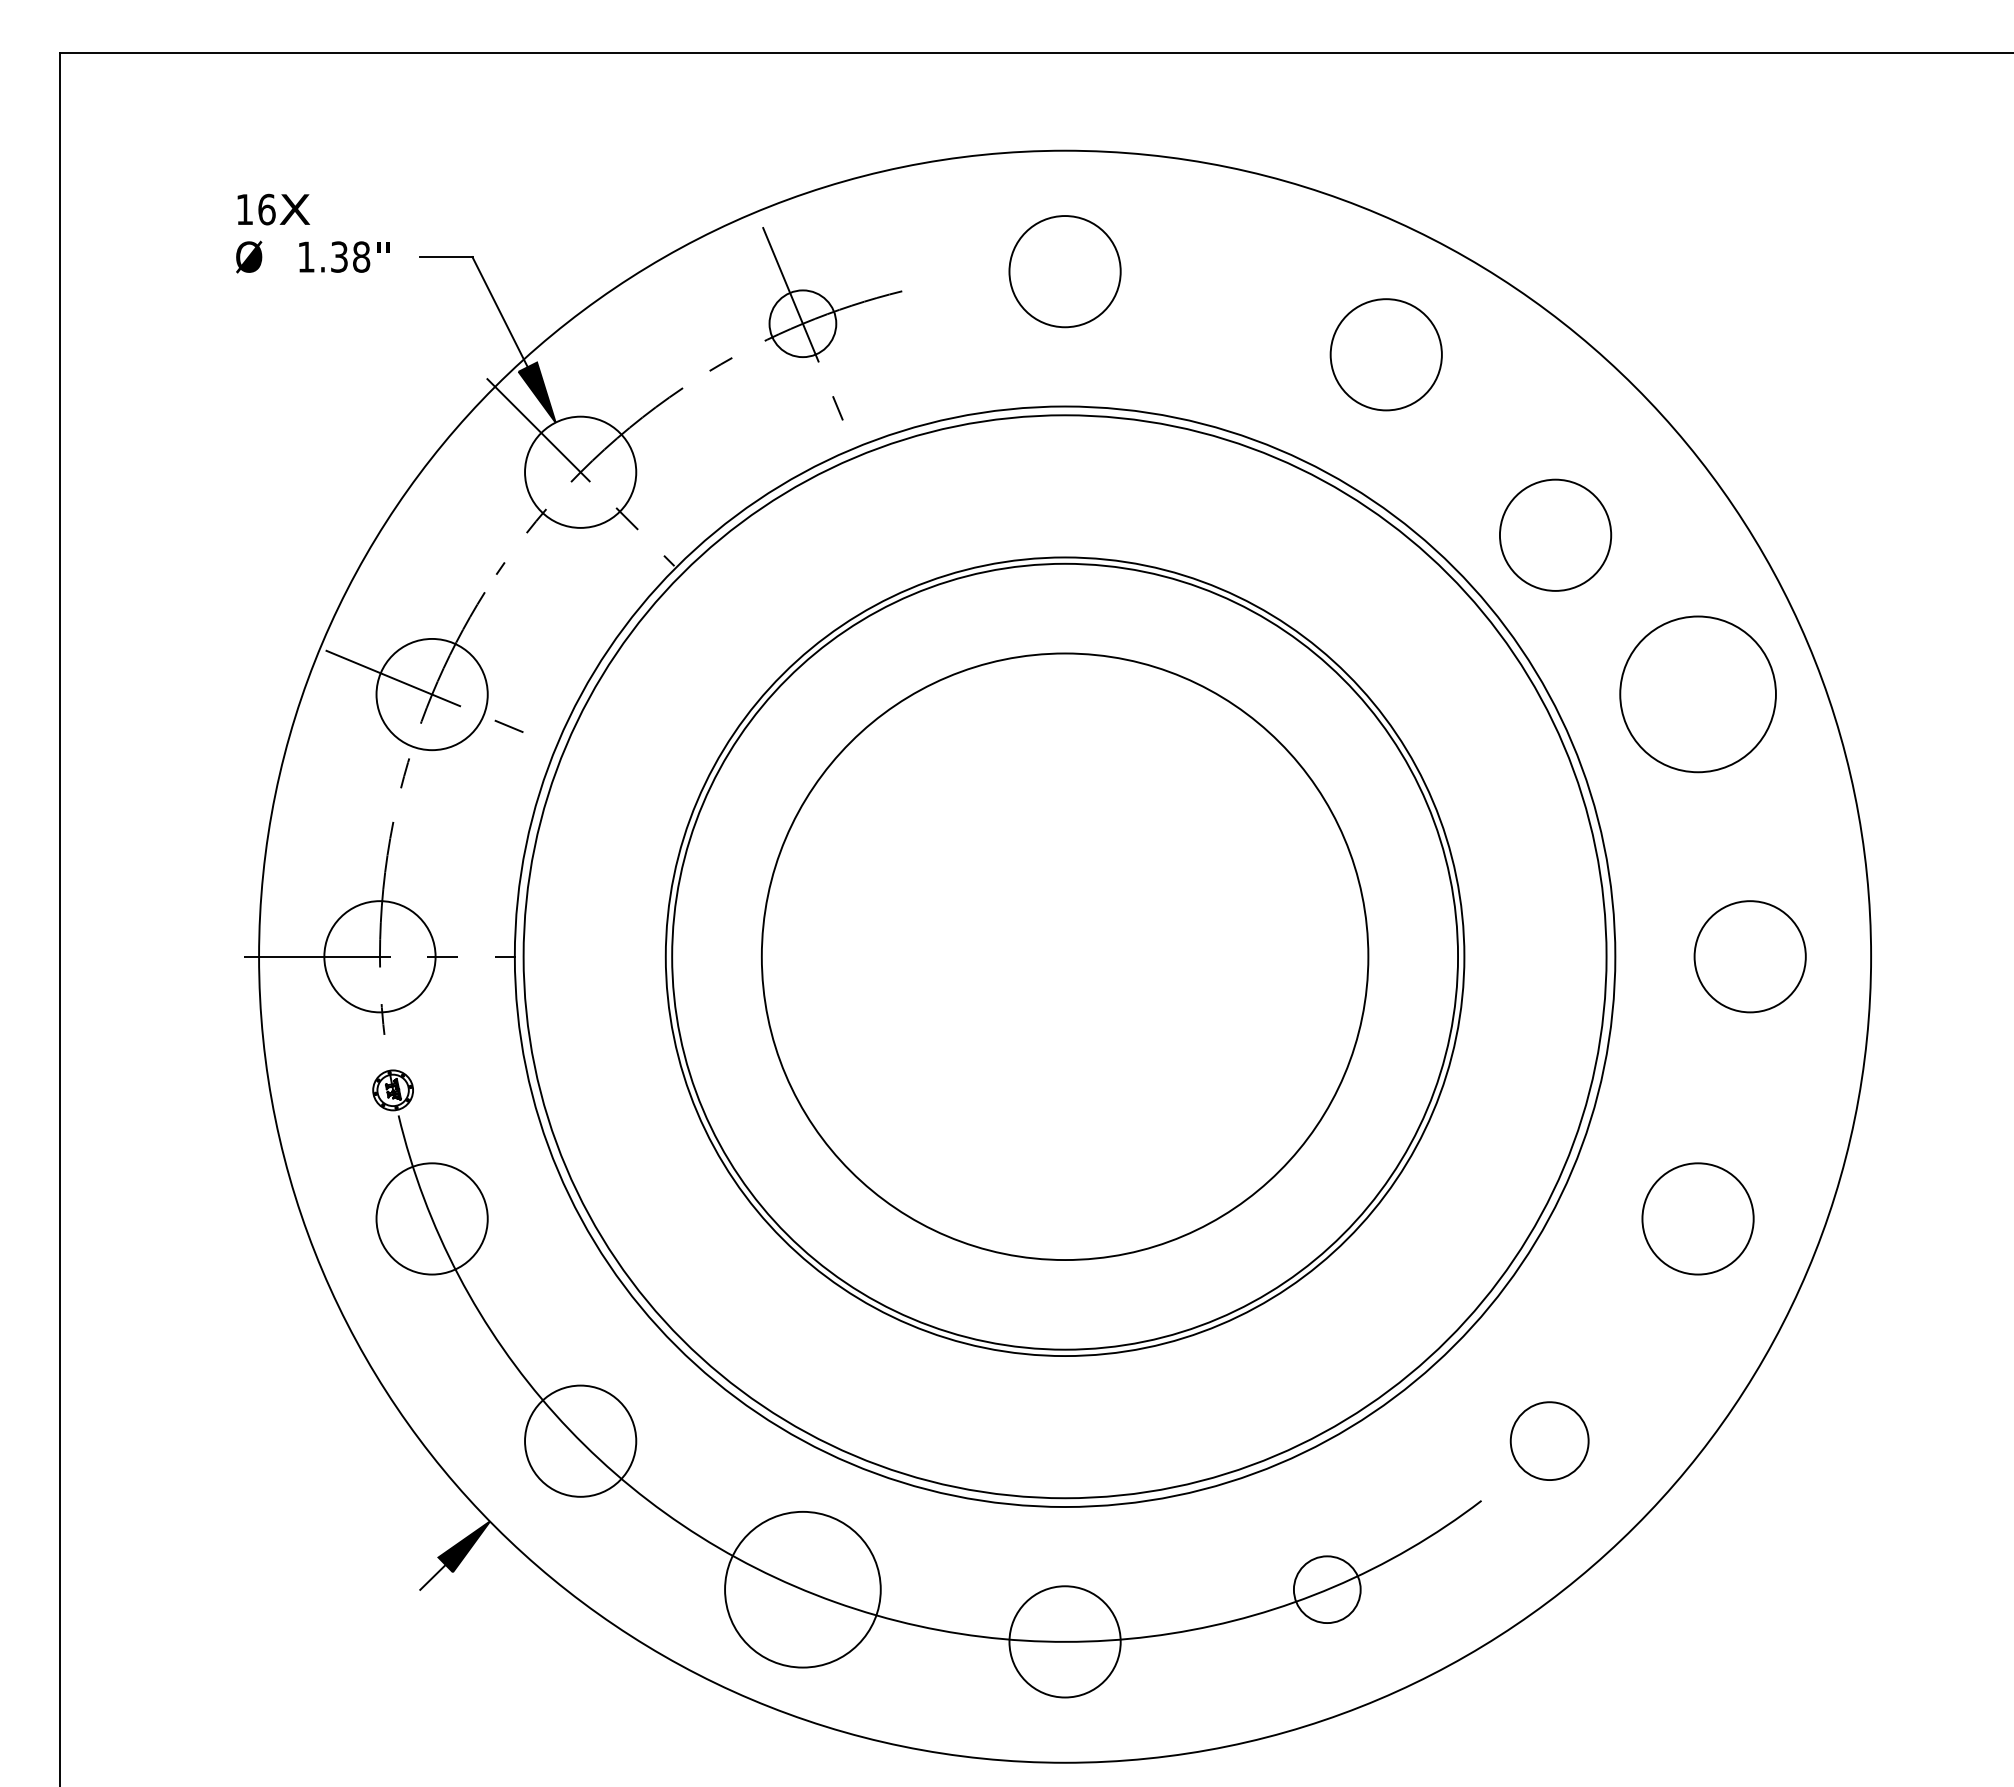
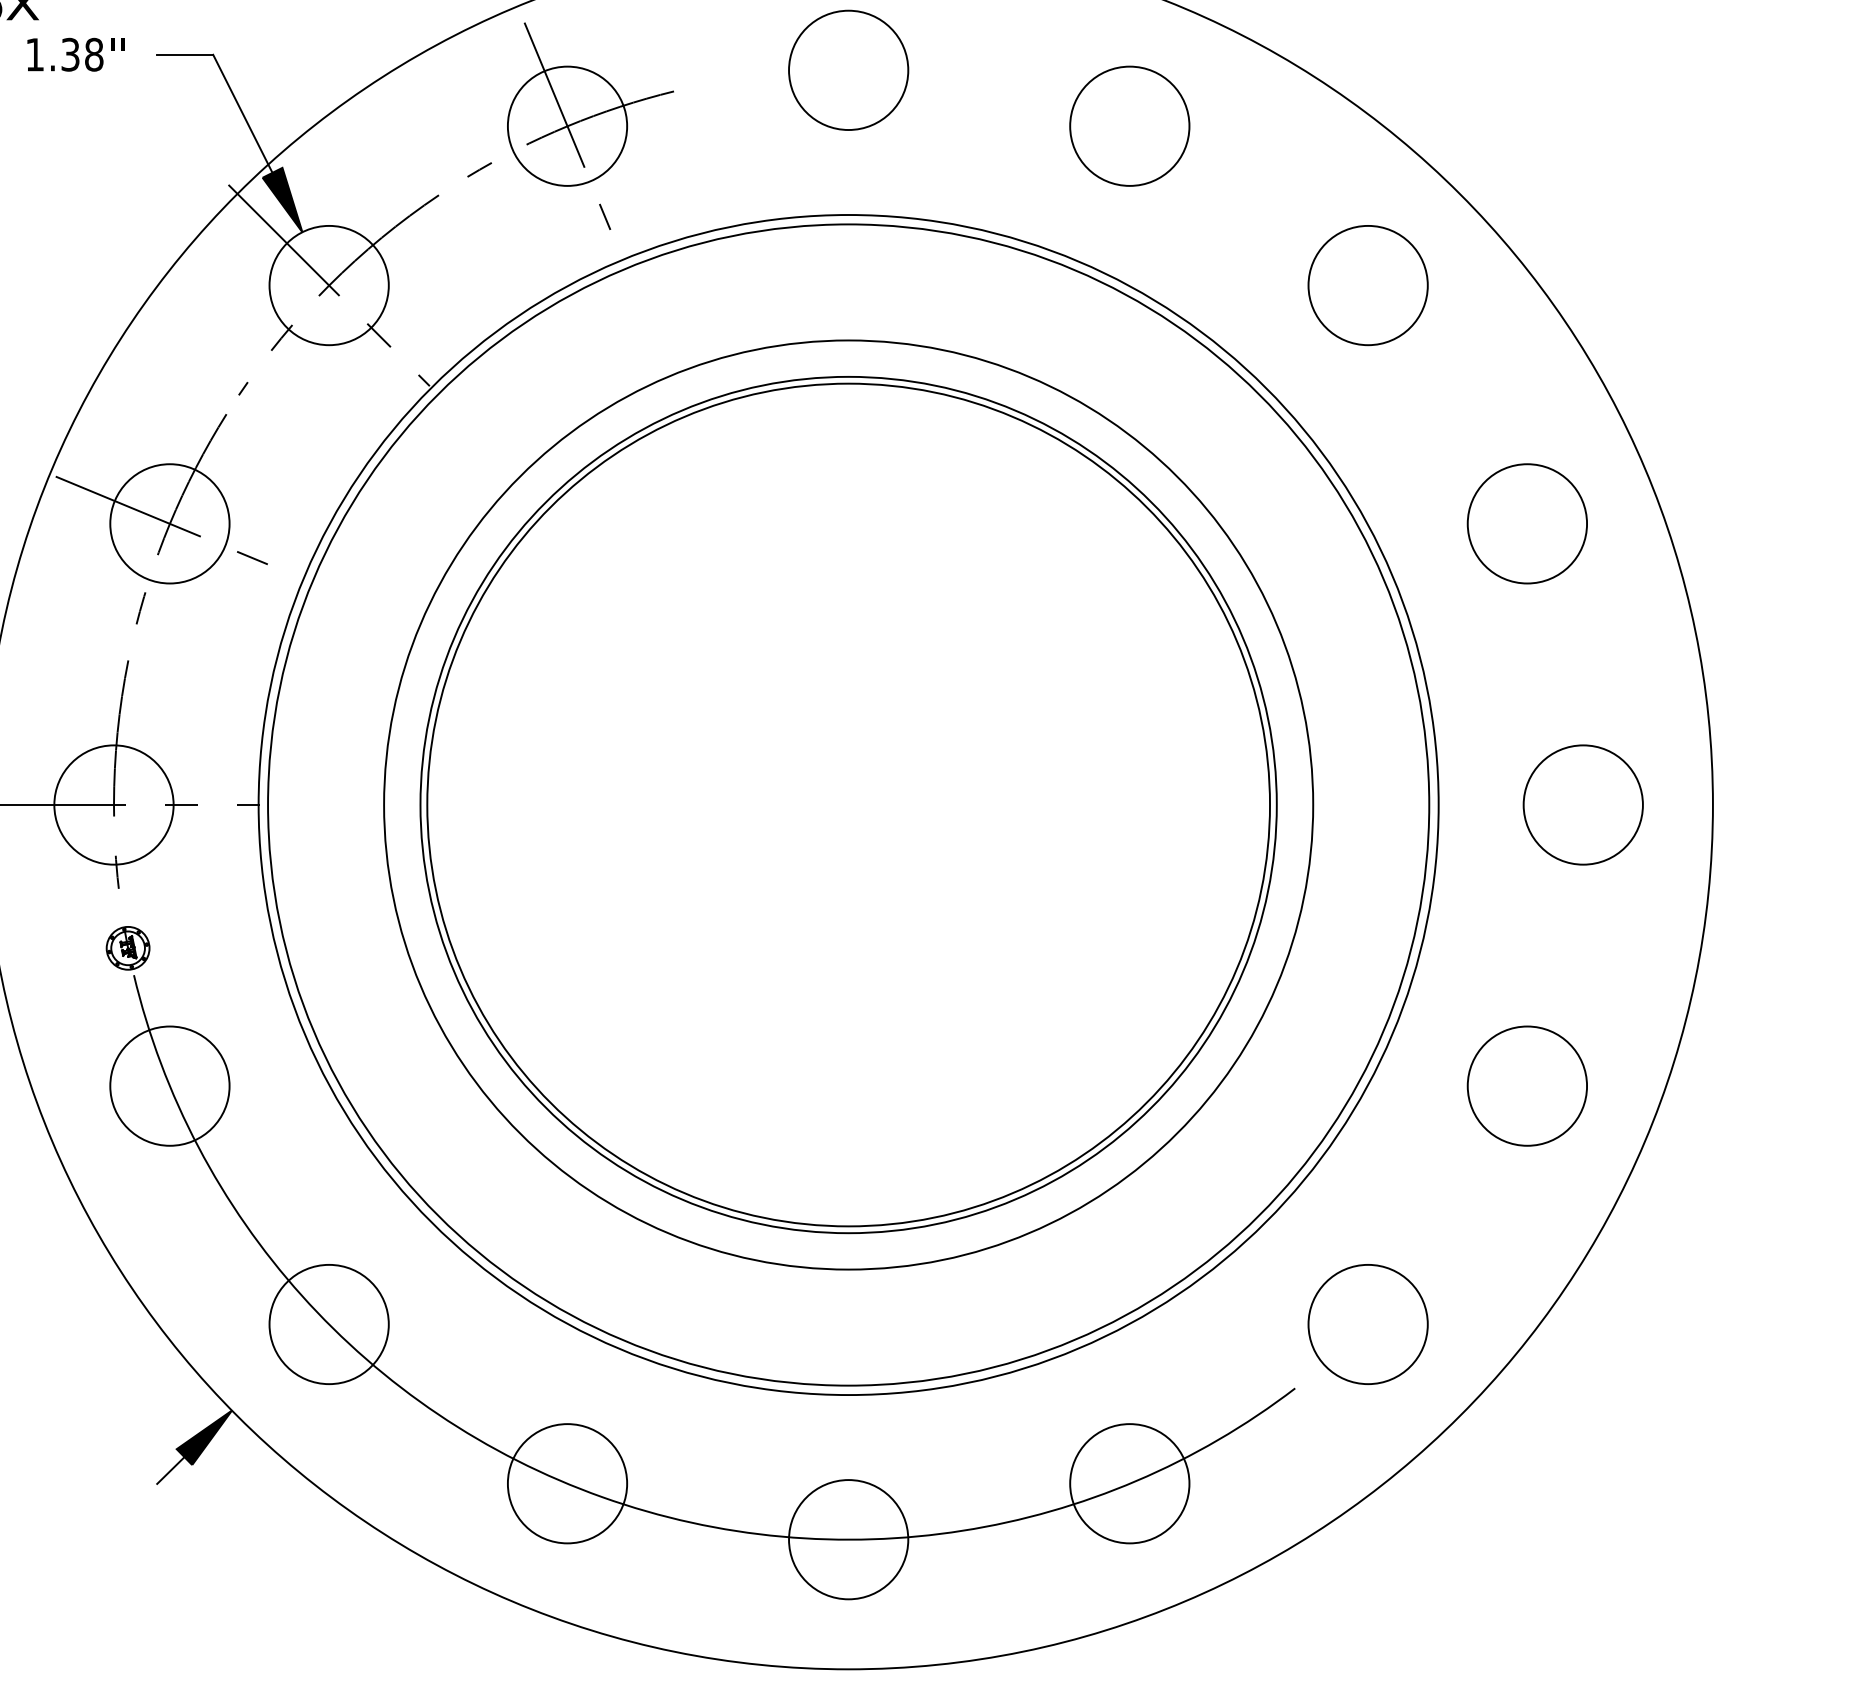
circle: (802, 323) -> (567, 125), size x1.67
circle: (1385, 354) -> (1128, 125), moved
circle: (1555, 534) -> (1368, 284), moved
circle: (1697, 694) -> (1526, 523), size x0.71
circle: (1064, 956) -> (848, 804), size x1.43
circle: (1549, 1440) -> (1368, 1323), size x1.43
circle: (802, 1589) -> (567, 1483), size x0.71
circle: (1326, 1589) -> (1128, 1483), size x1.67

